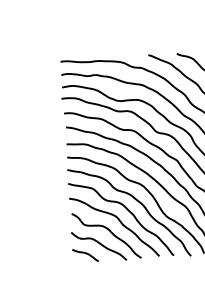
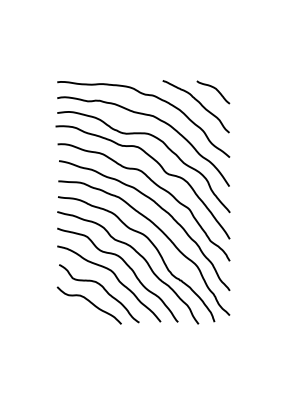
curve: (85, 253) -> (72, 313), removed

